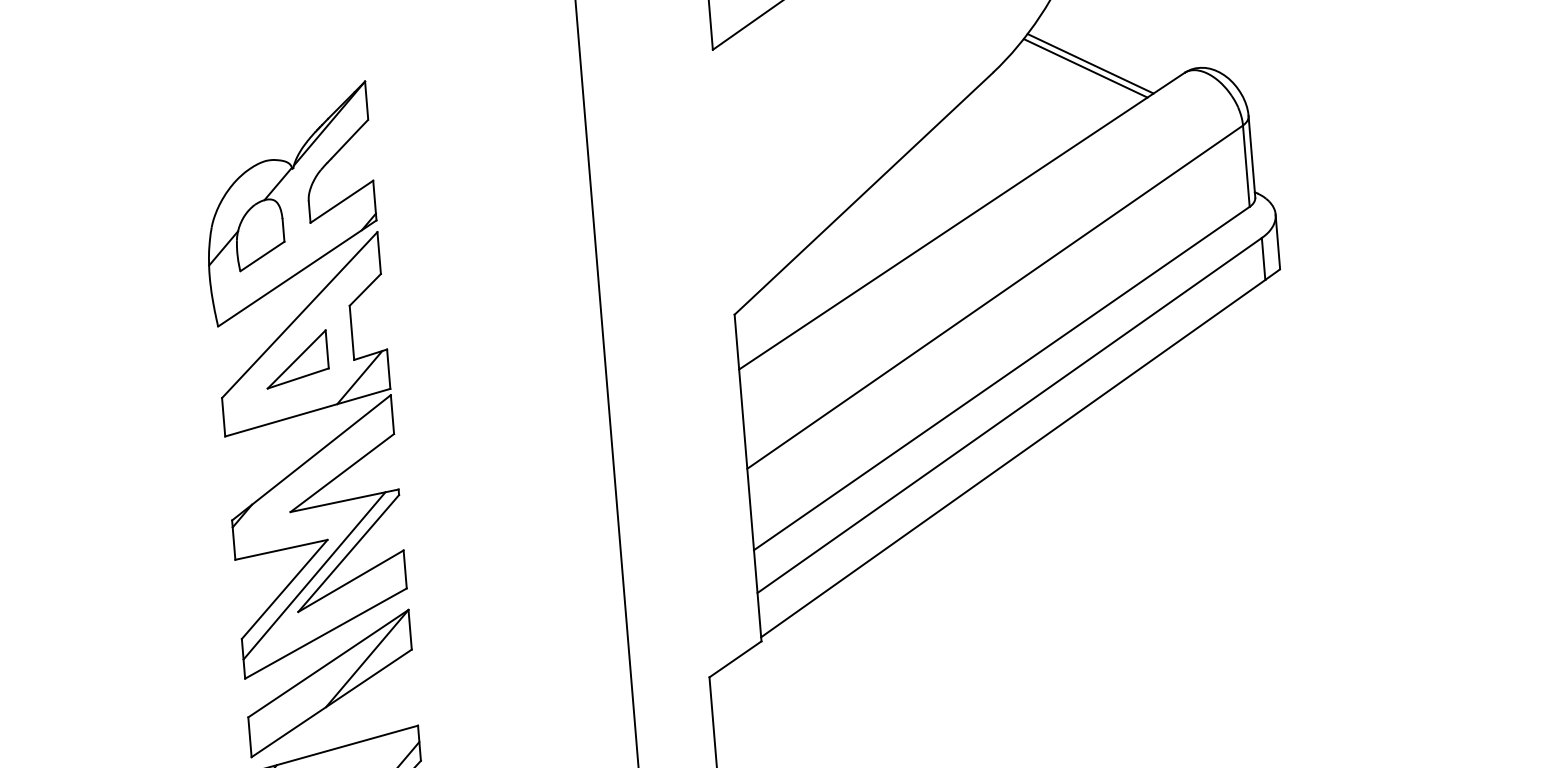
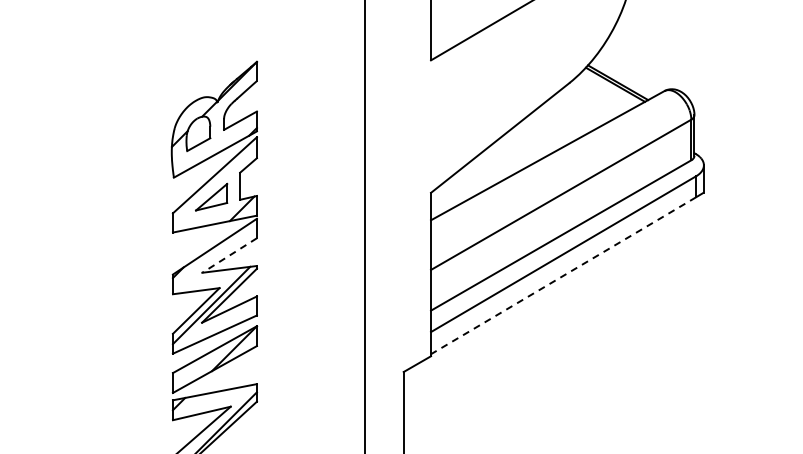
line: (1013, 460) -> (563, 276), solid -> dashed
line: (342, 473) -> (229, 255), solid -> dashed

